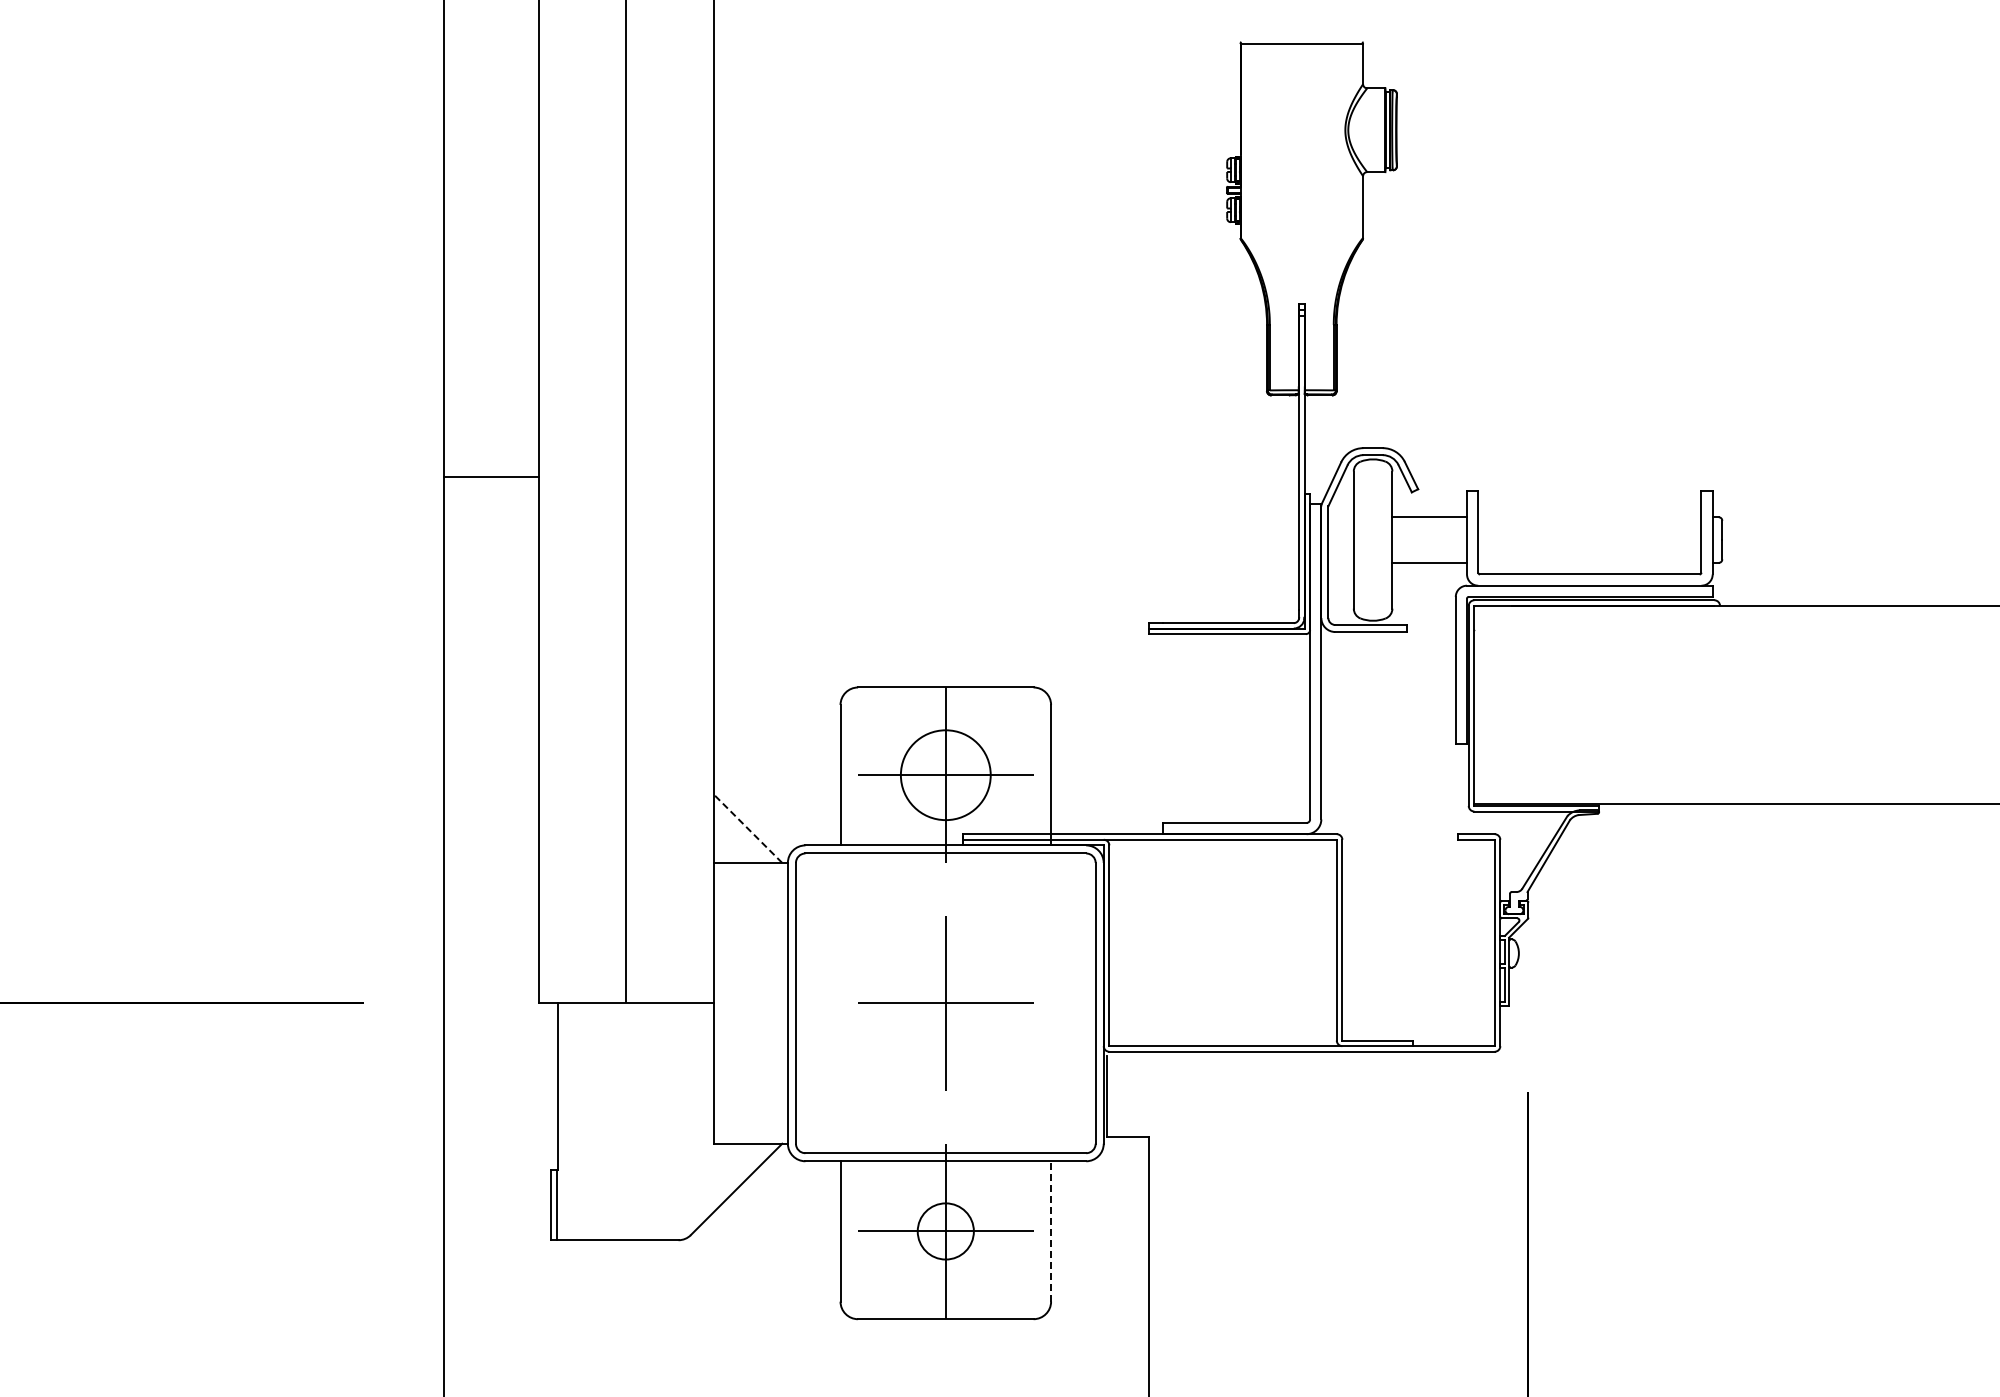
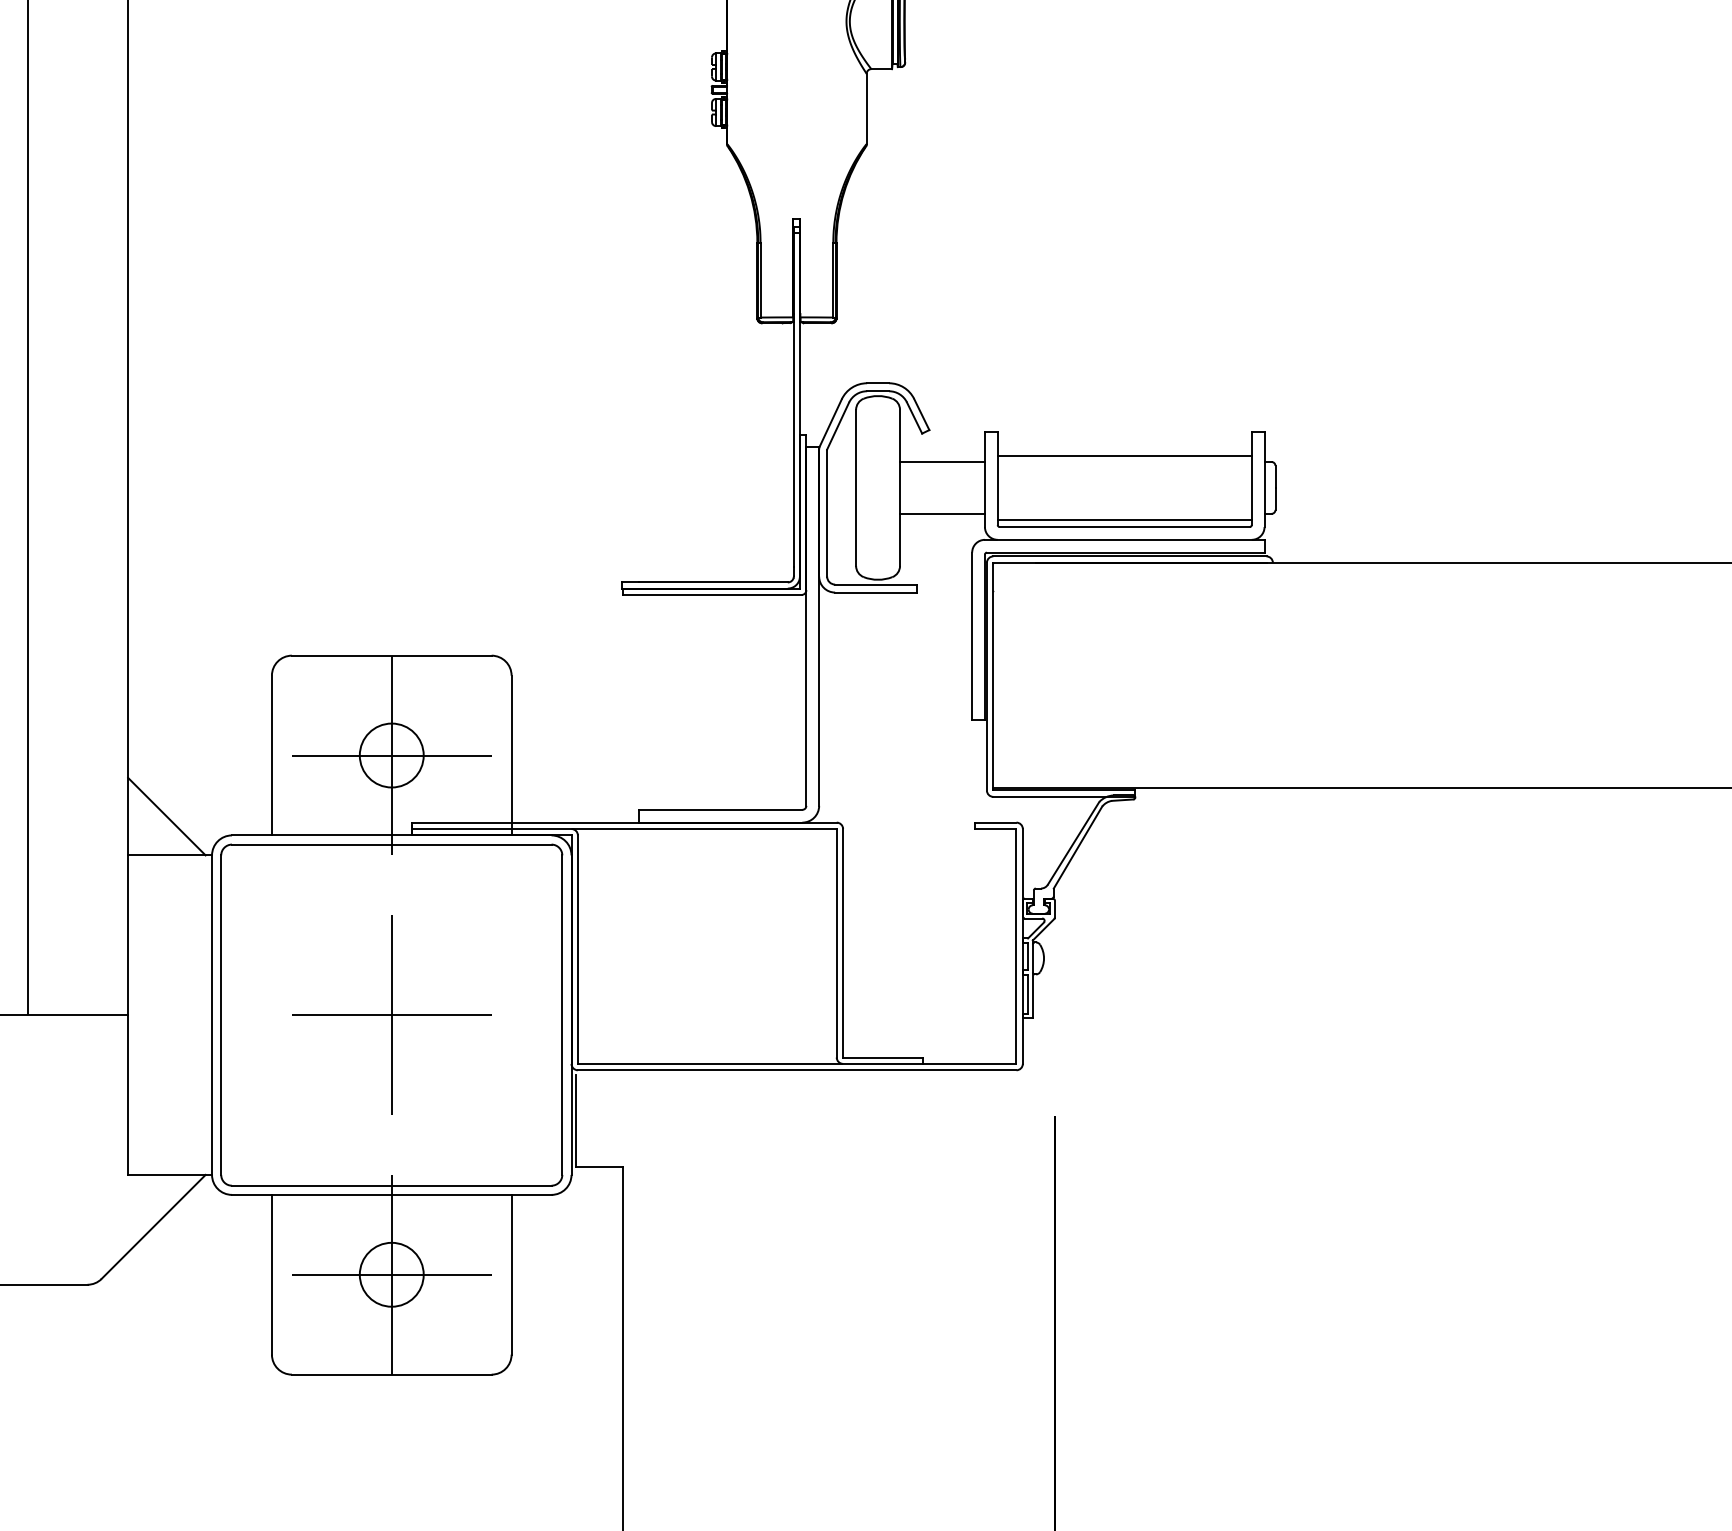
line: (1589, 512) -> (1124, 456), added
line: (1589, 567) -> (1124, 519), added
circle: (945, 775) -> (391, 755), size x0.62
line: (747, 828) -> (166, 816), dashed -> solid
line: (1051, 1230) -> (512, 1273), dashed -> solid

